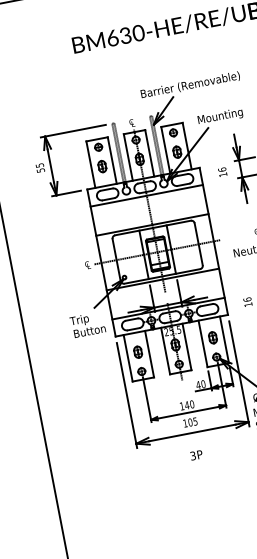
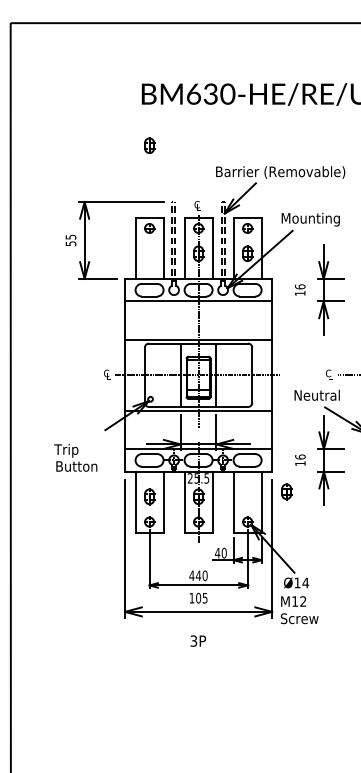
part: (102, 166) -> (149, 145), moved
text: (87, 324) -> (75, 457), moved
part: (212, 337) -> (286, 491), moved
text: (181, 406) -> (191, 575), 140 -> 440

